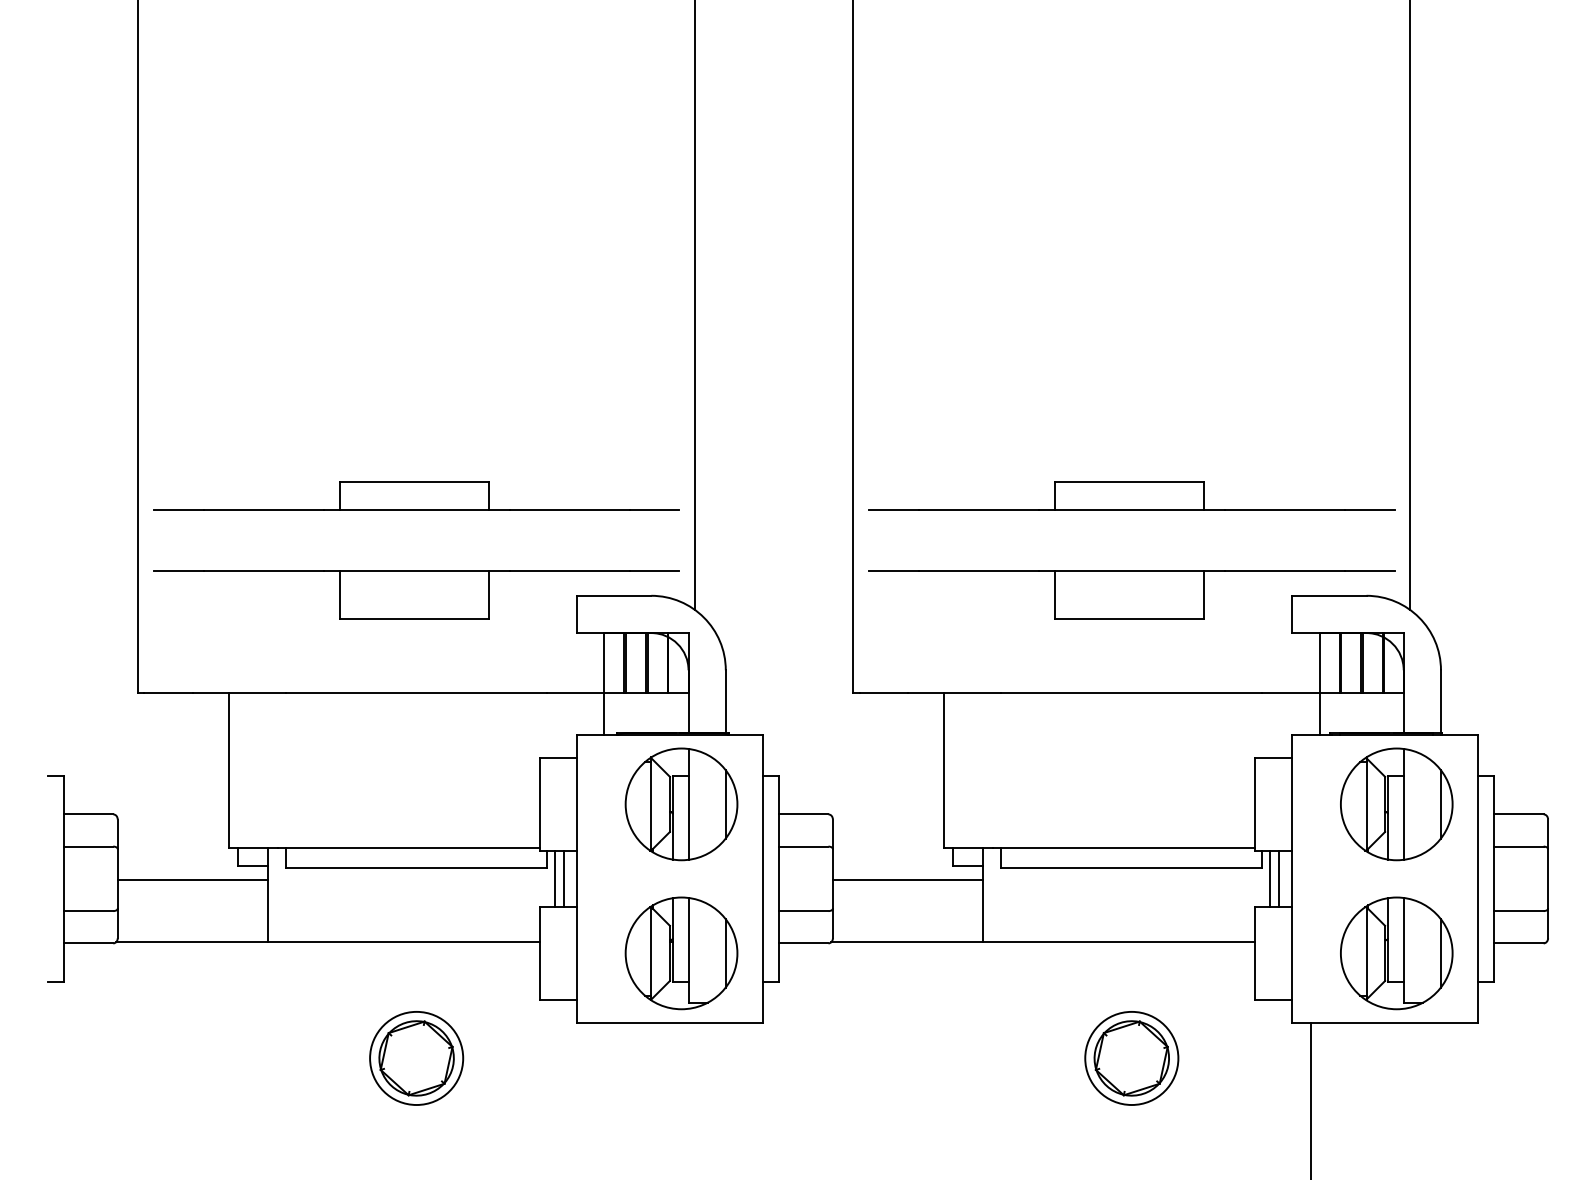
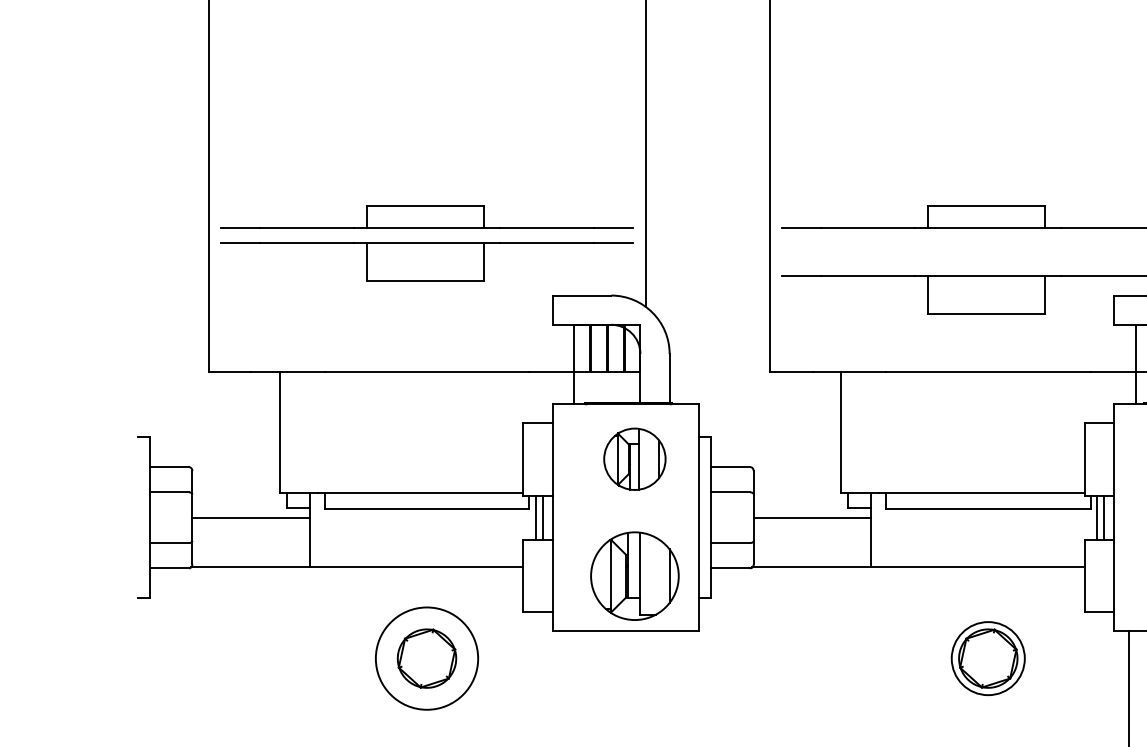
part: (416, 594) -> (426, 261), moved
part: (681, 804) -> (634, 459), size x0.7
circle: (416, 1058) -> (426, 658), size x1.4

